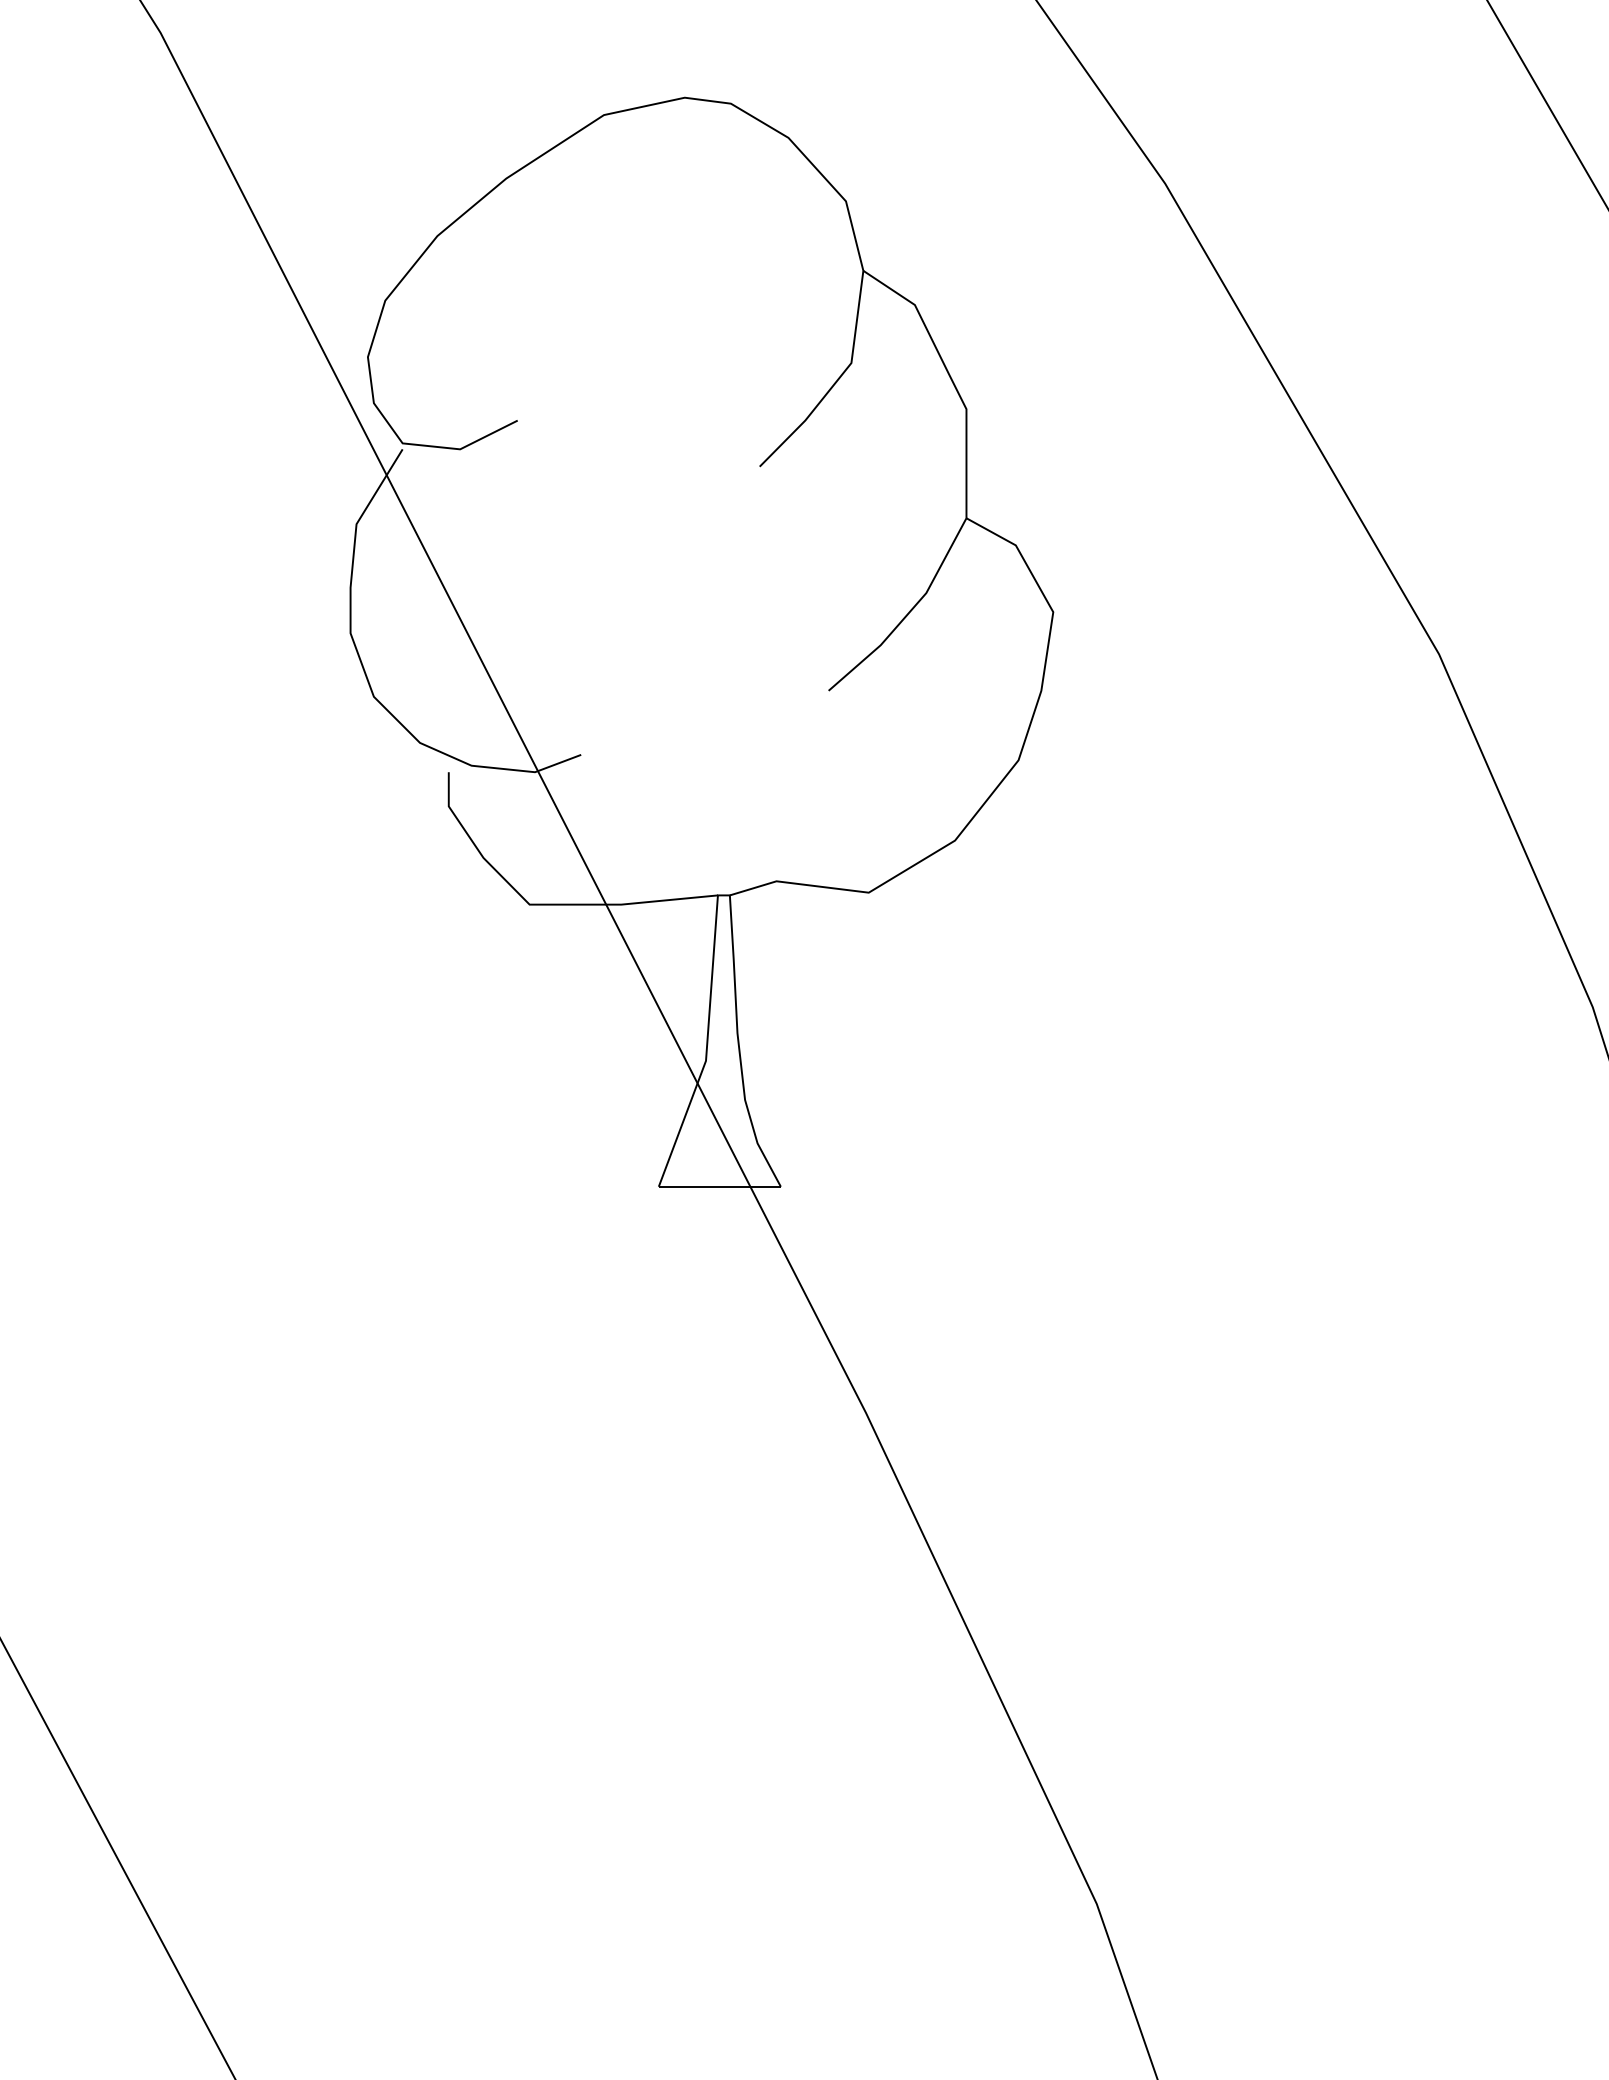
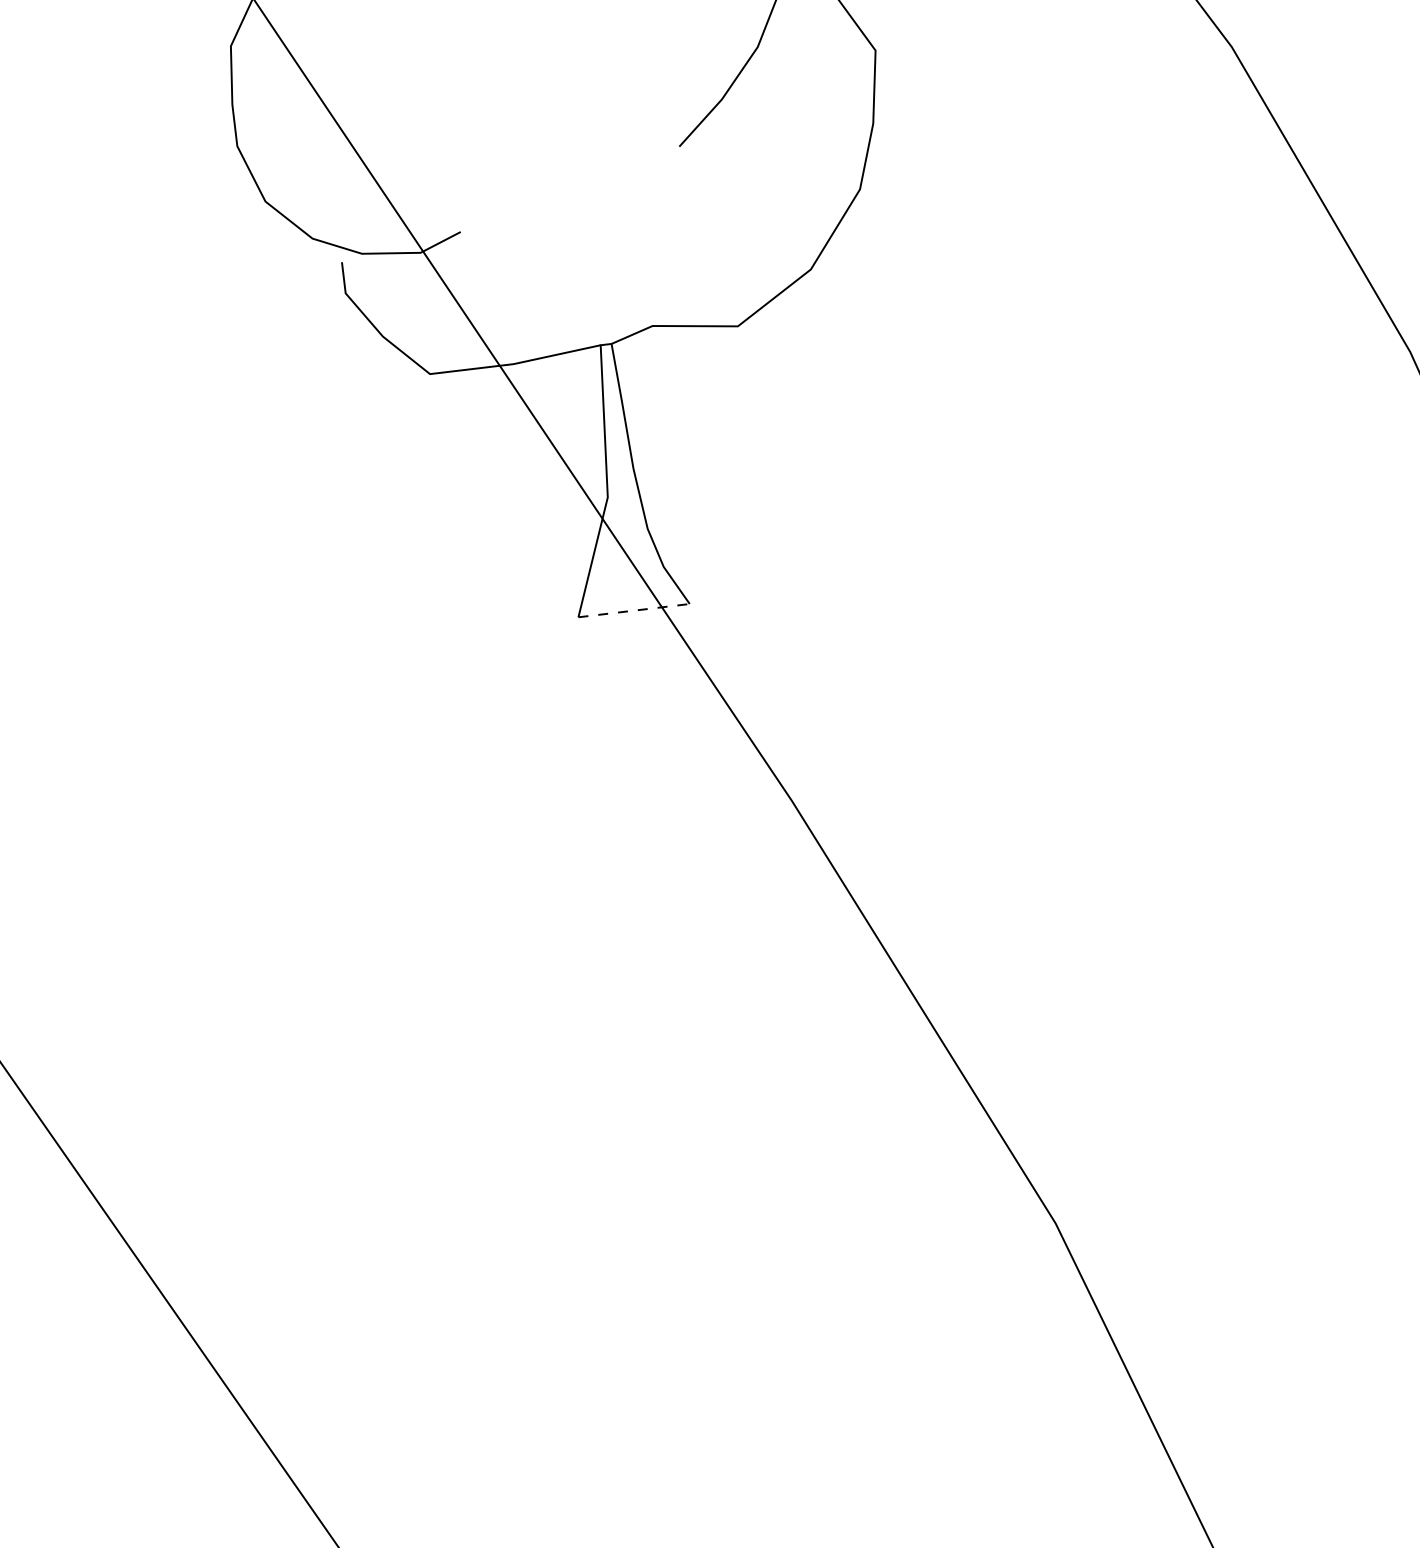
line: (720, 1186) -> (634, 610), solid -> dashed

